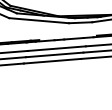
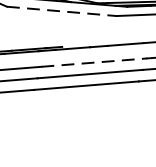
line: (39, 20) -> (62, 11), solid -> dashed
line: (56, 48) -> (93, 62), solid -> dashed

